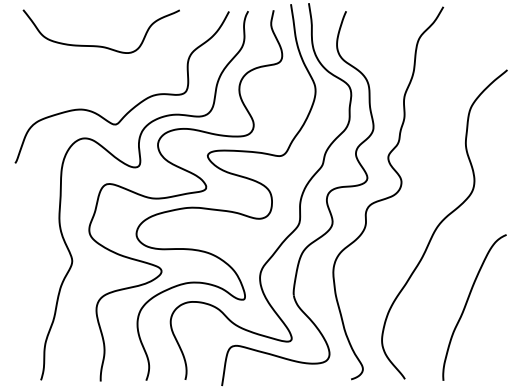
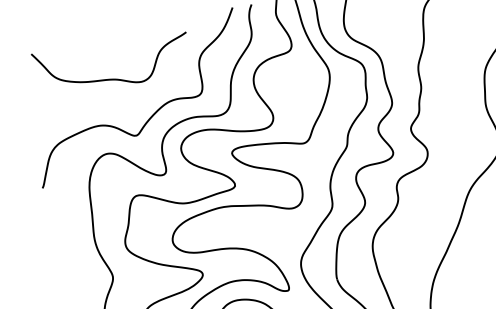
curve: (100, 45) -> (112, 78), moved

